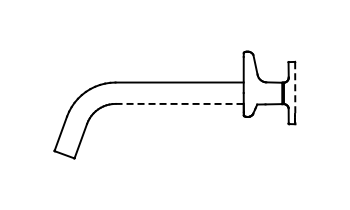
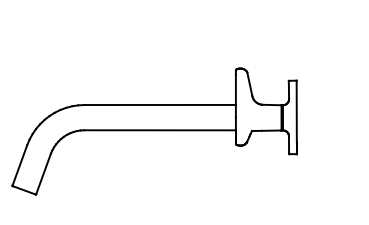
line: (295, 88) -> (297, 112), dashed -> solid
line: (180, 103) -> (161, 129), dashed -> solid

